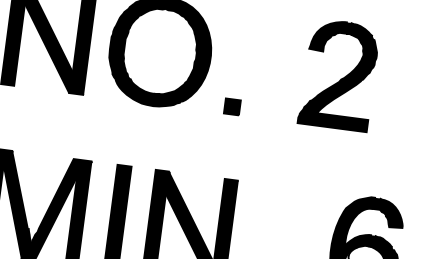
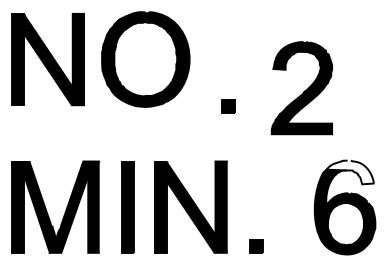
part: (338, 75) -> (301, 88), moved
part: (232, 106) -> (228, 106), moved
fill: (376, 211) -> (349, 172), removed

